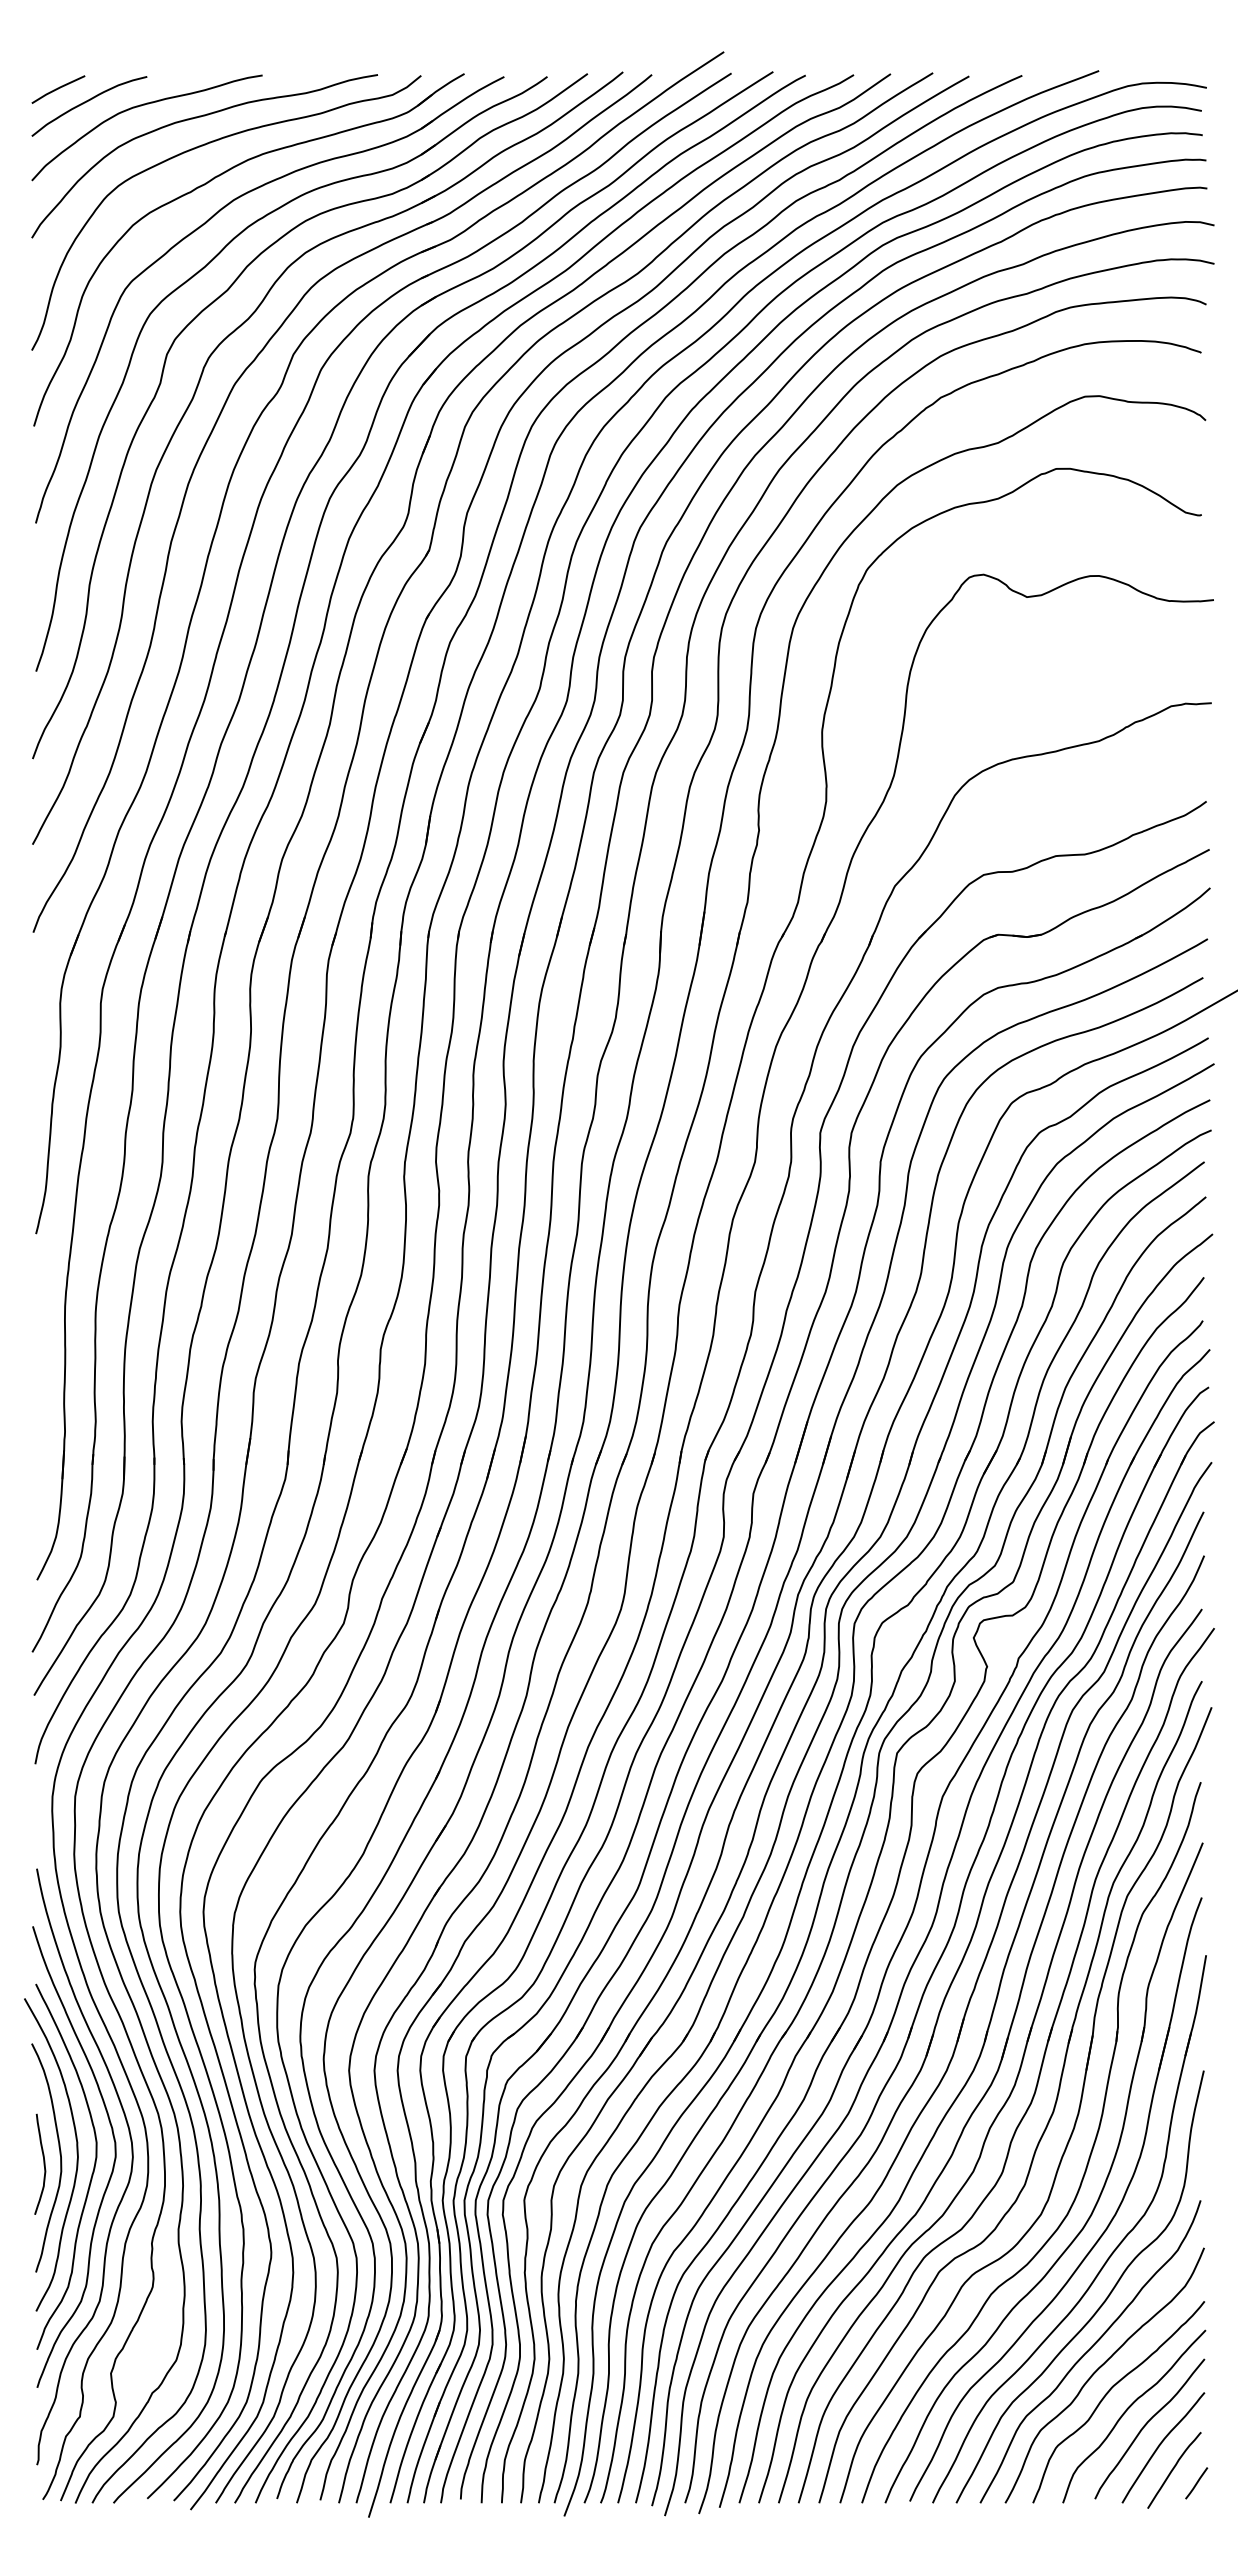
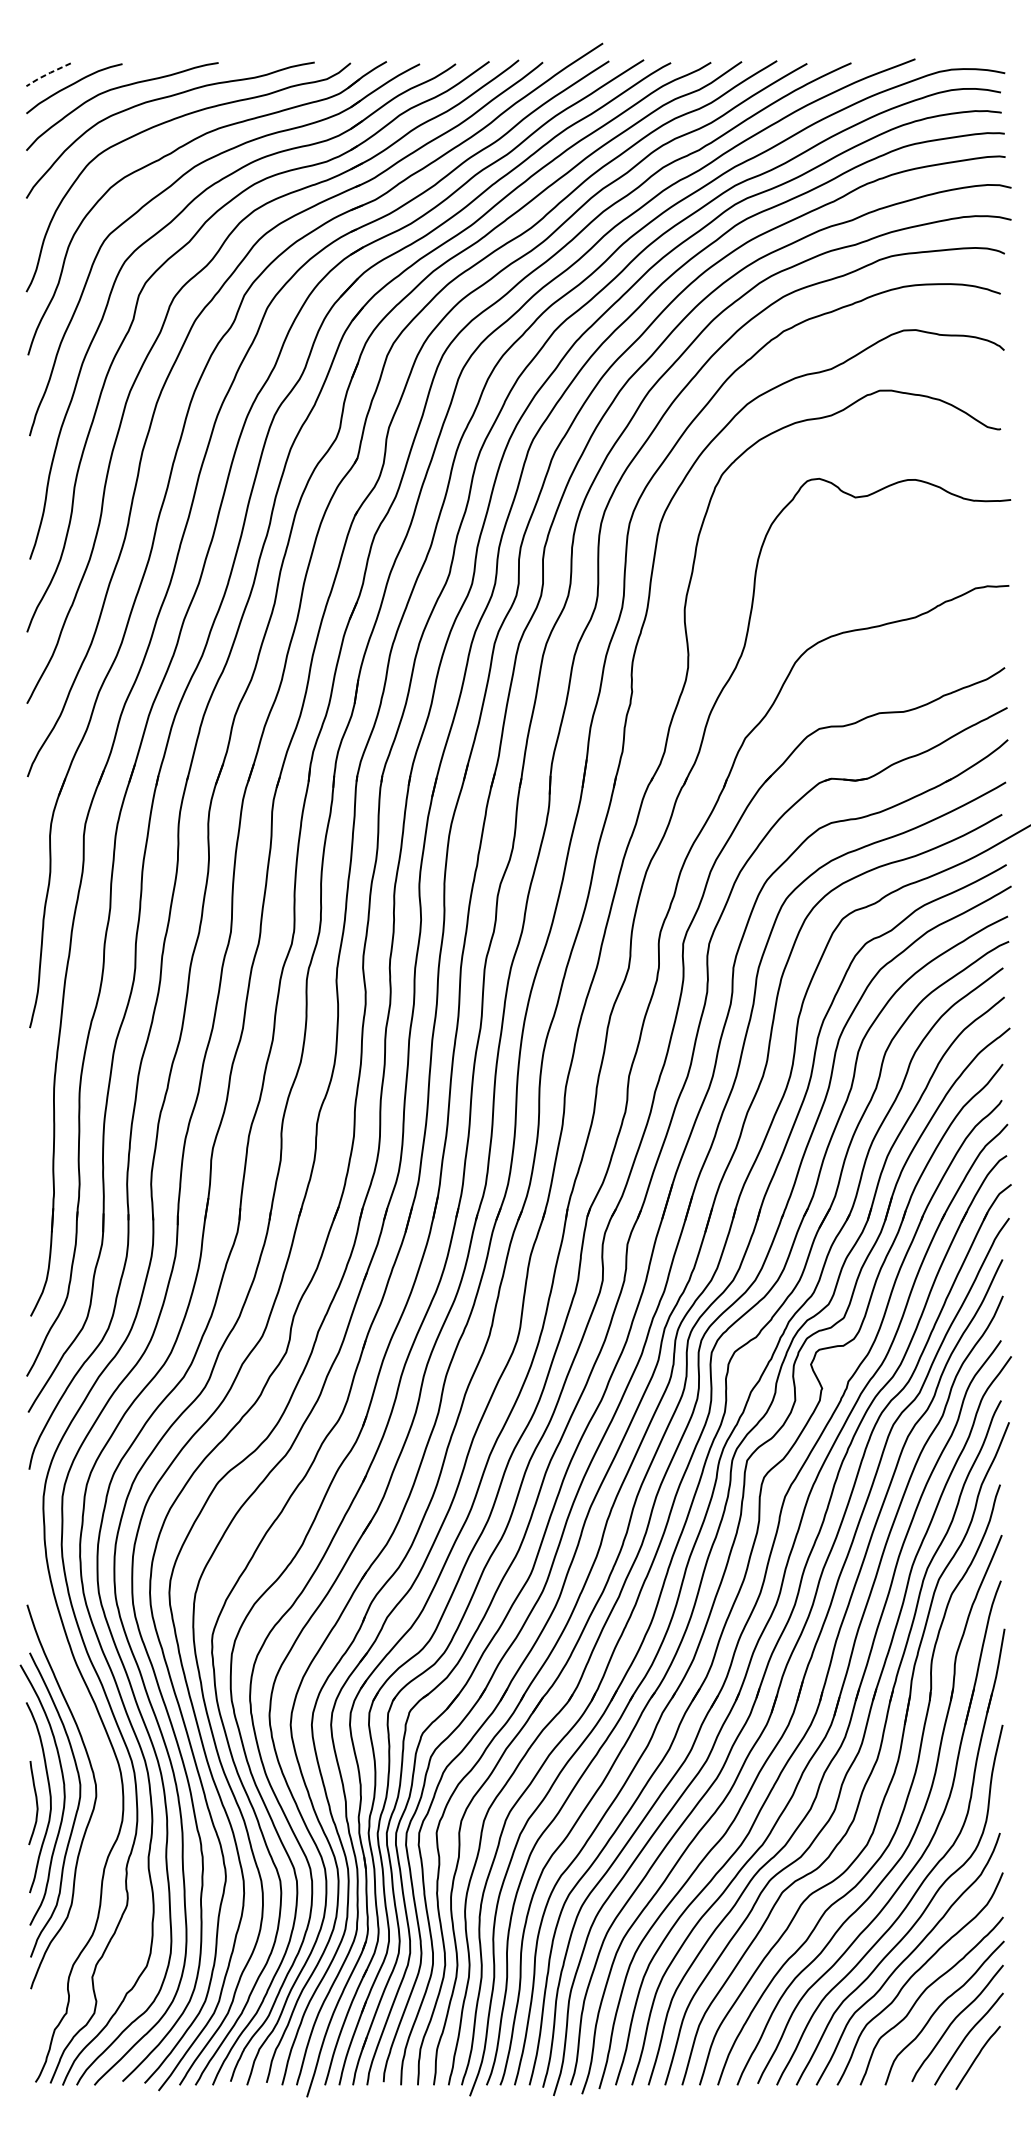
line: (57, 88) -> (47, 73), solid -> dashed
curve: (129, 2174) -> (107, 1811), removed
line: (1196, 2483) -> (996, 2068), removed

